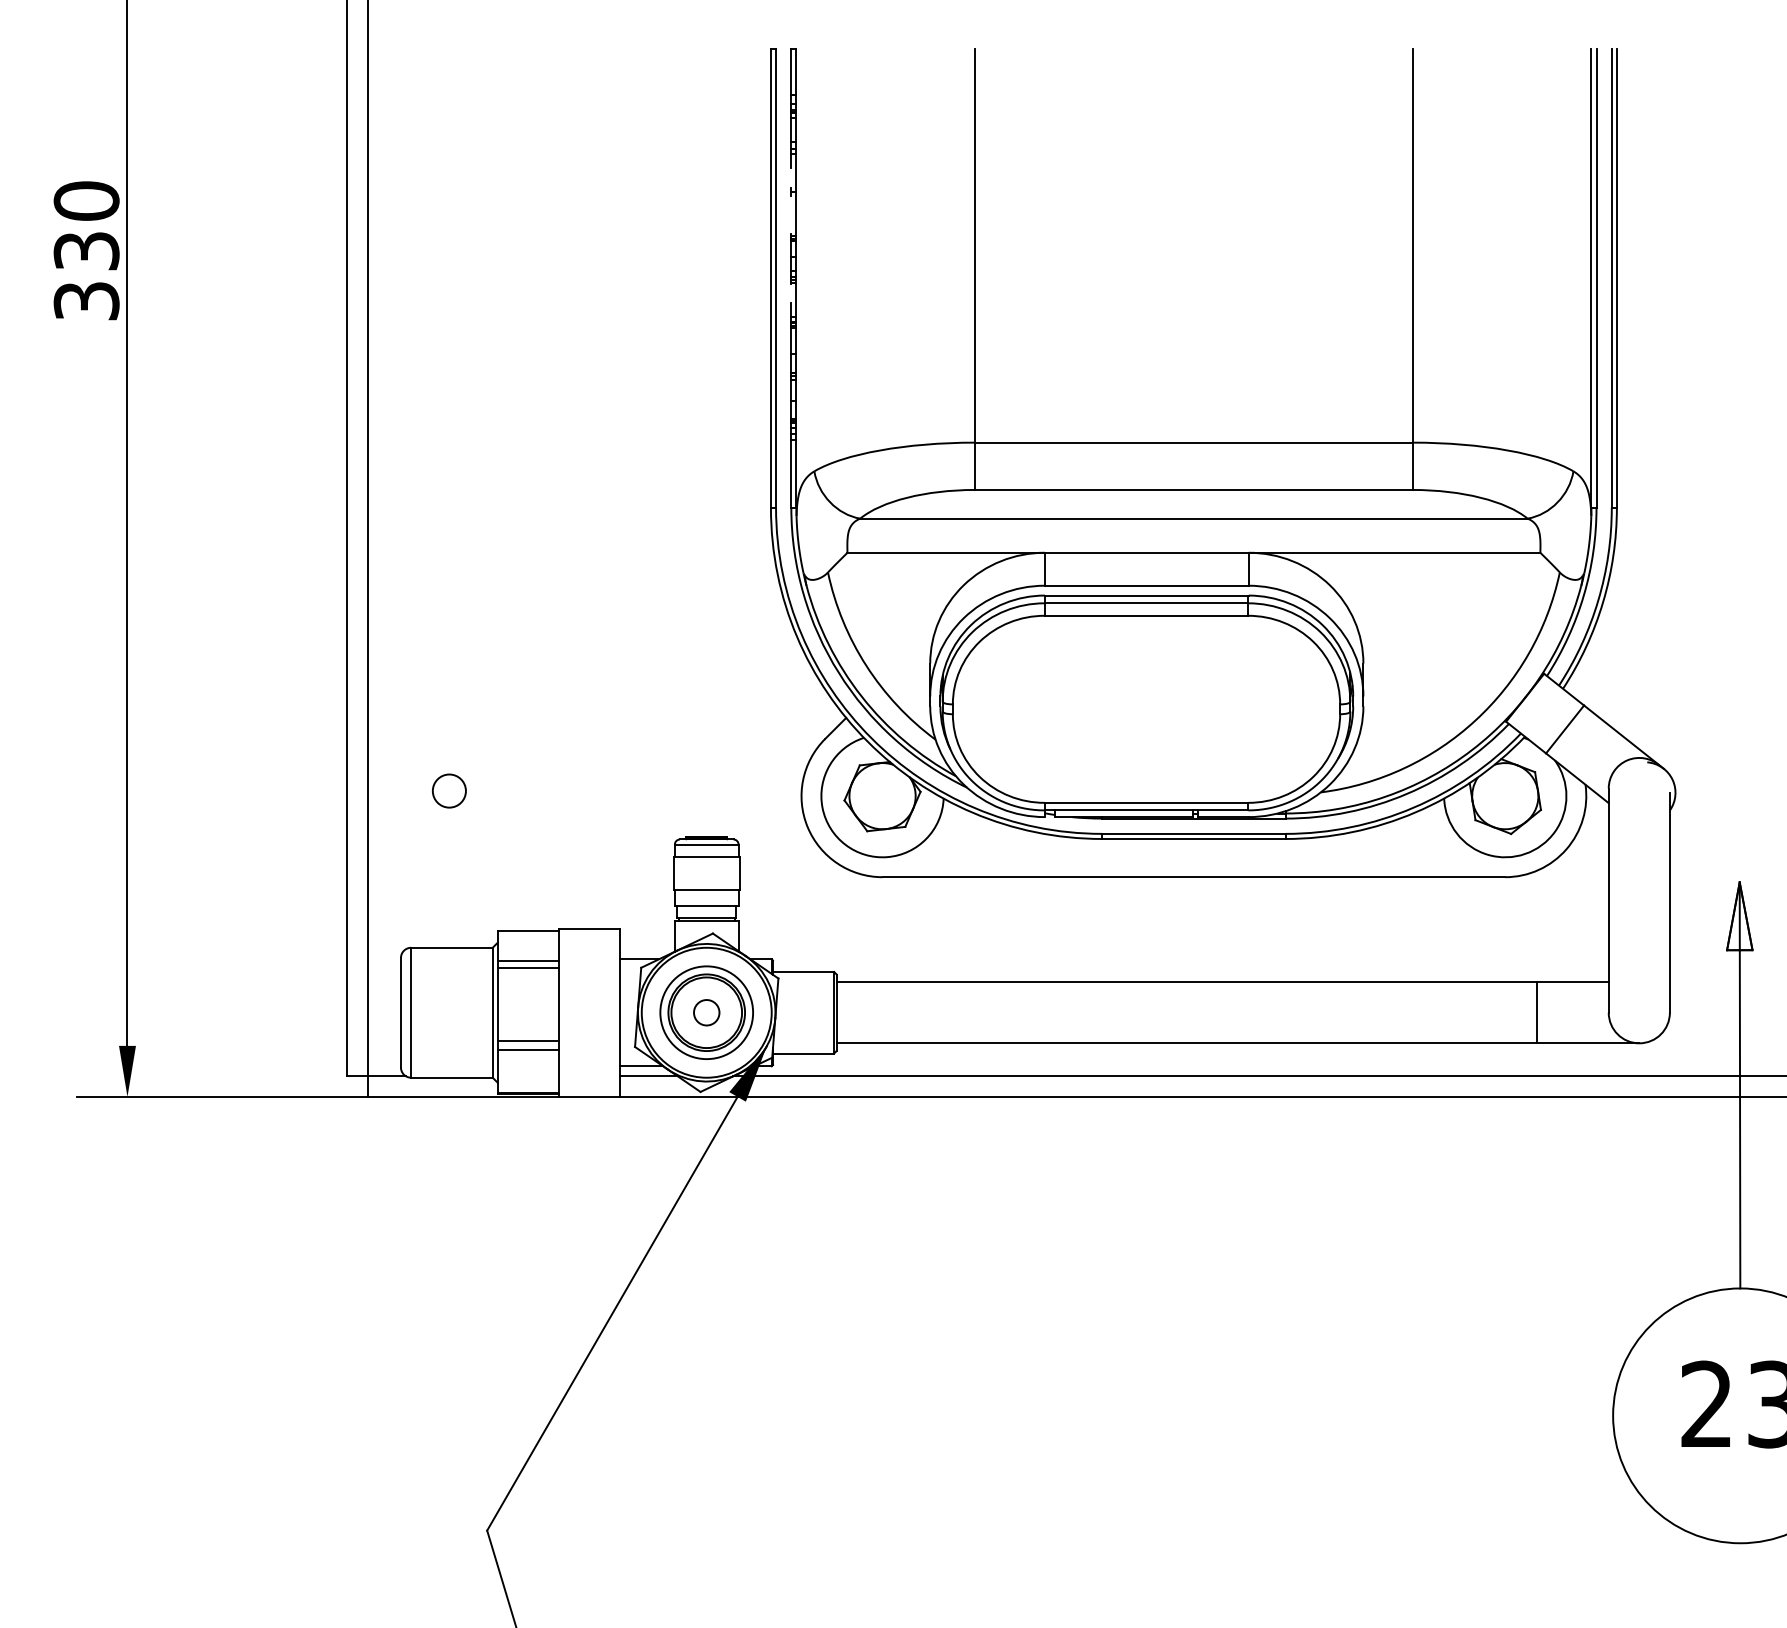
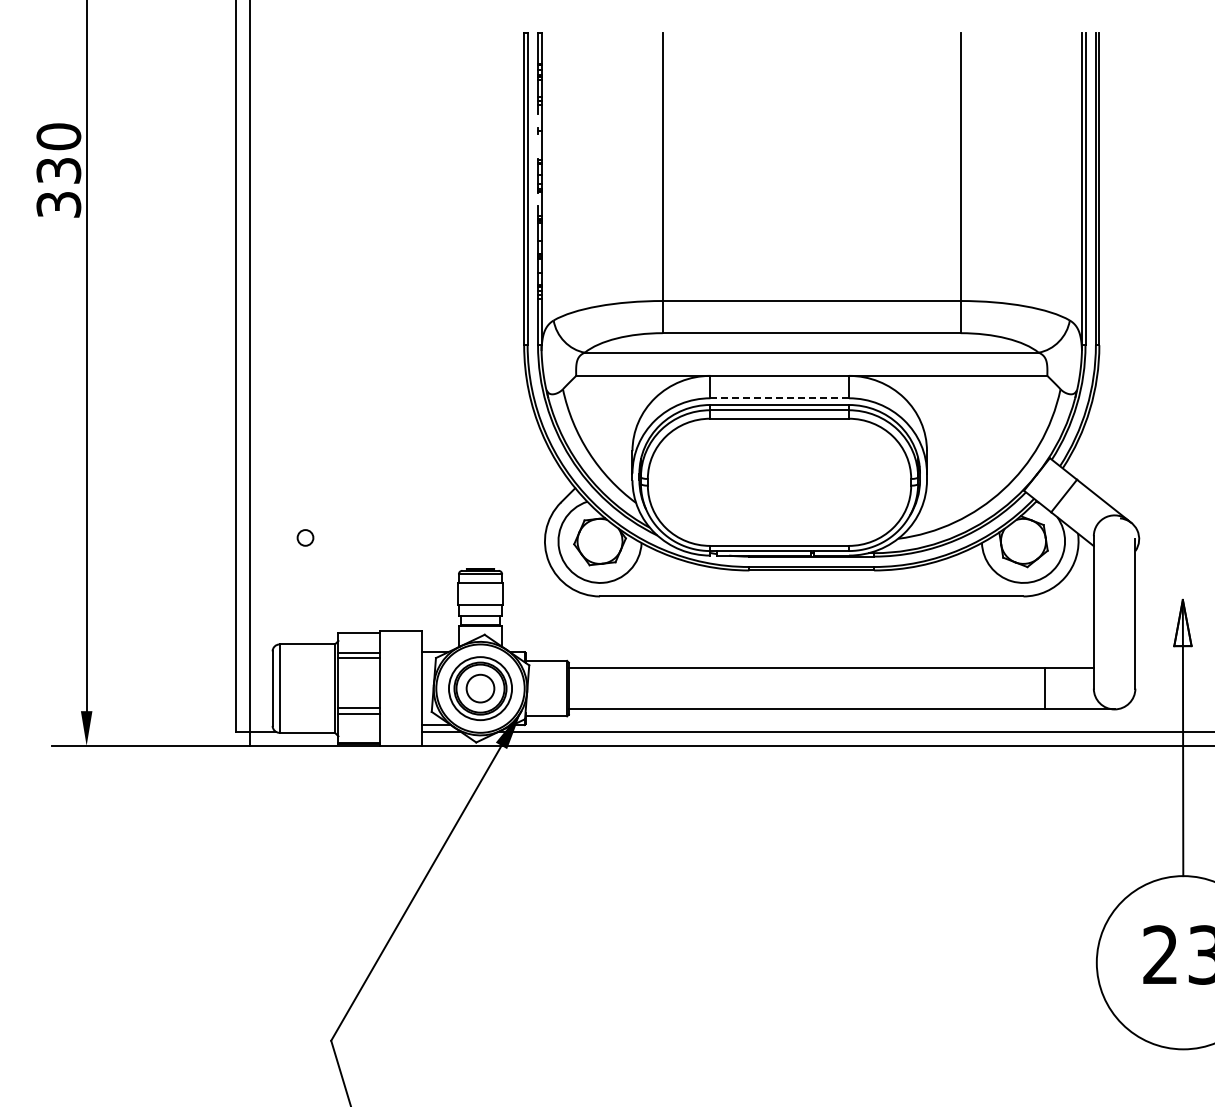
line: (1147, 586) -> (780, 398), solid -> dashed
circle: (449, 790) -> (305, 537), size x0.7
circle: (706, 1012) -> (480, 688), size x1.6

